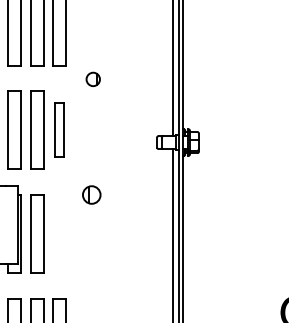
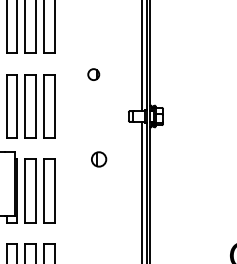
part: (92, 78) -> (93, 73), moved
part: (59, 129) -> (48, 105), size x1.43
part: (91, 194) -> (98, 159), moved
part: (59, 233) -> (48, 190), added

